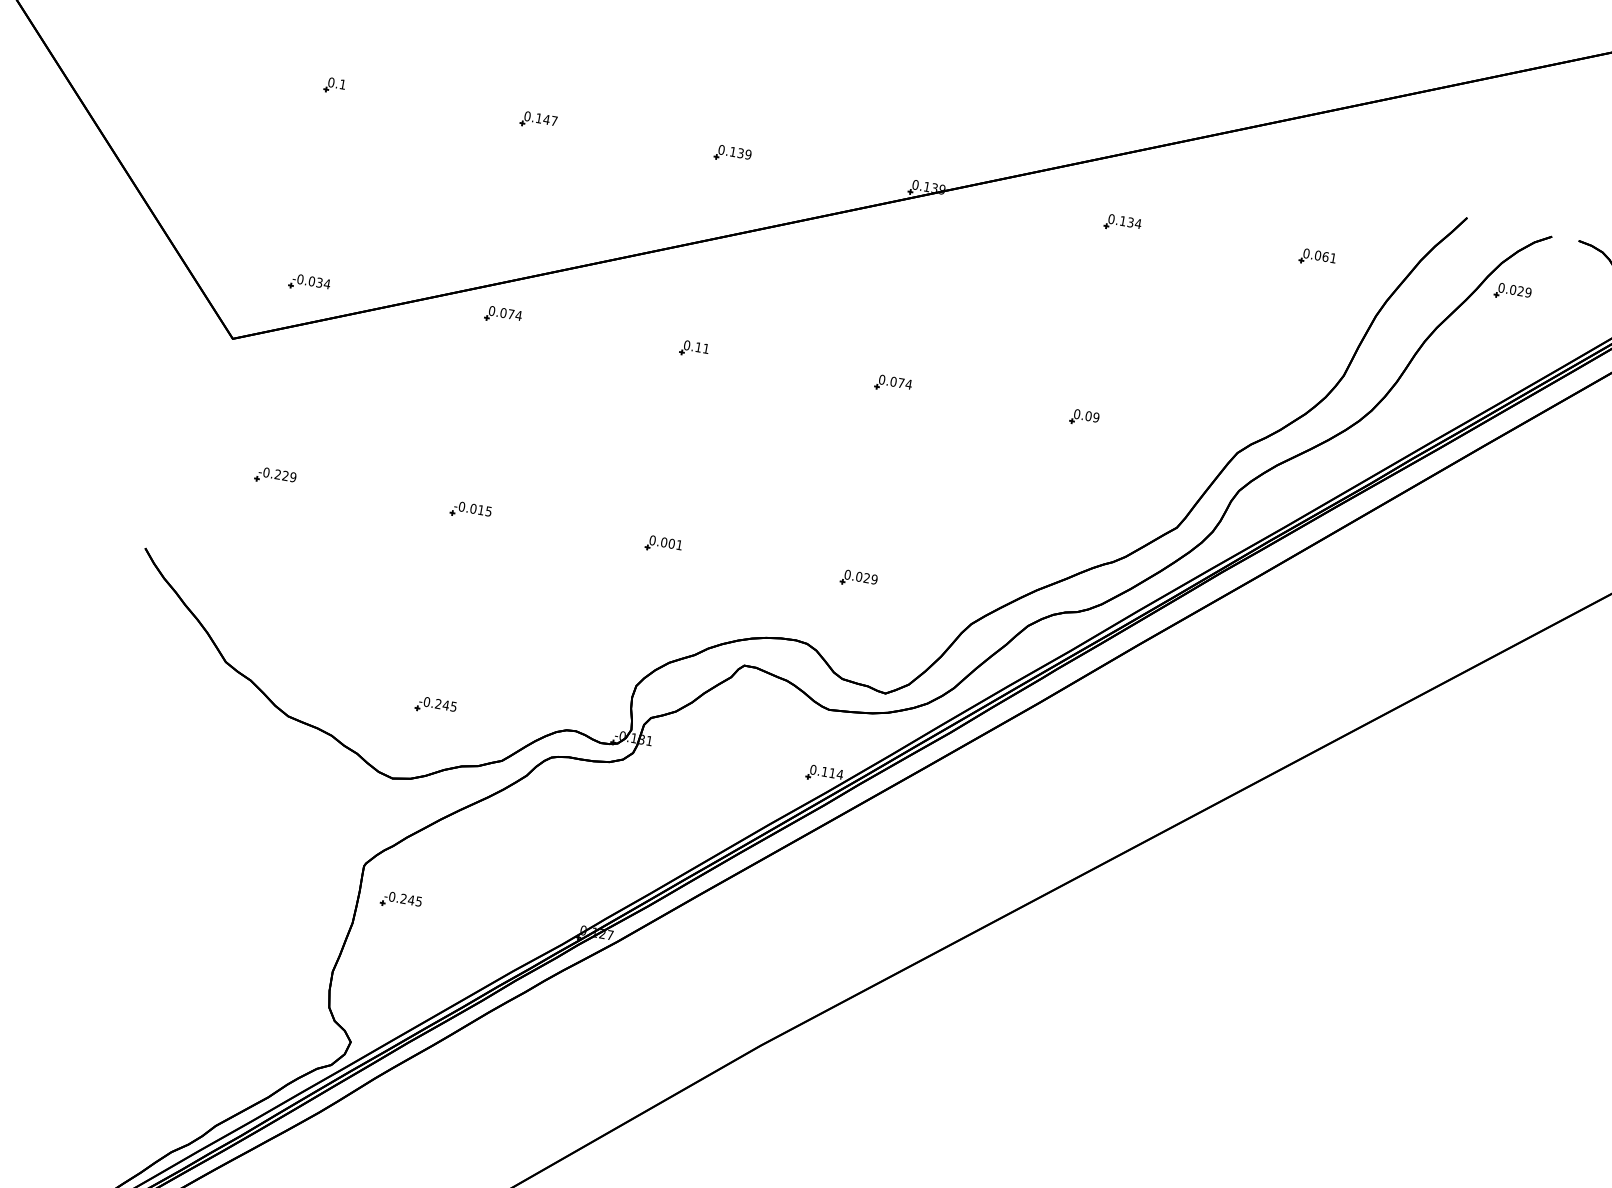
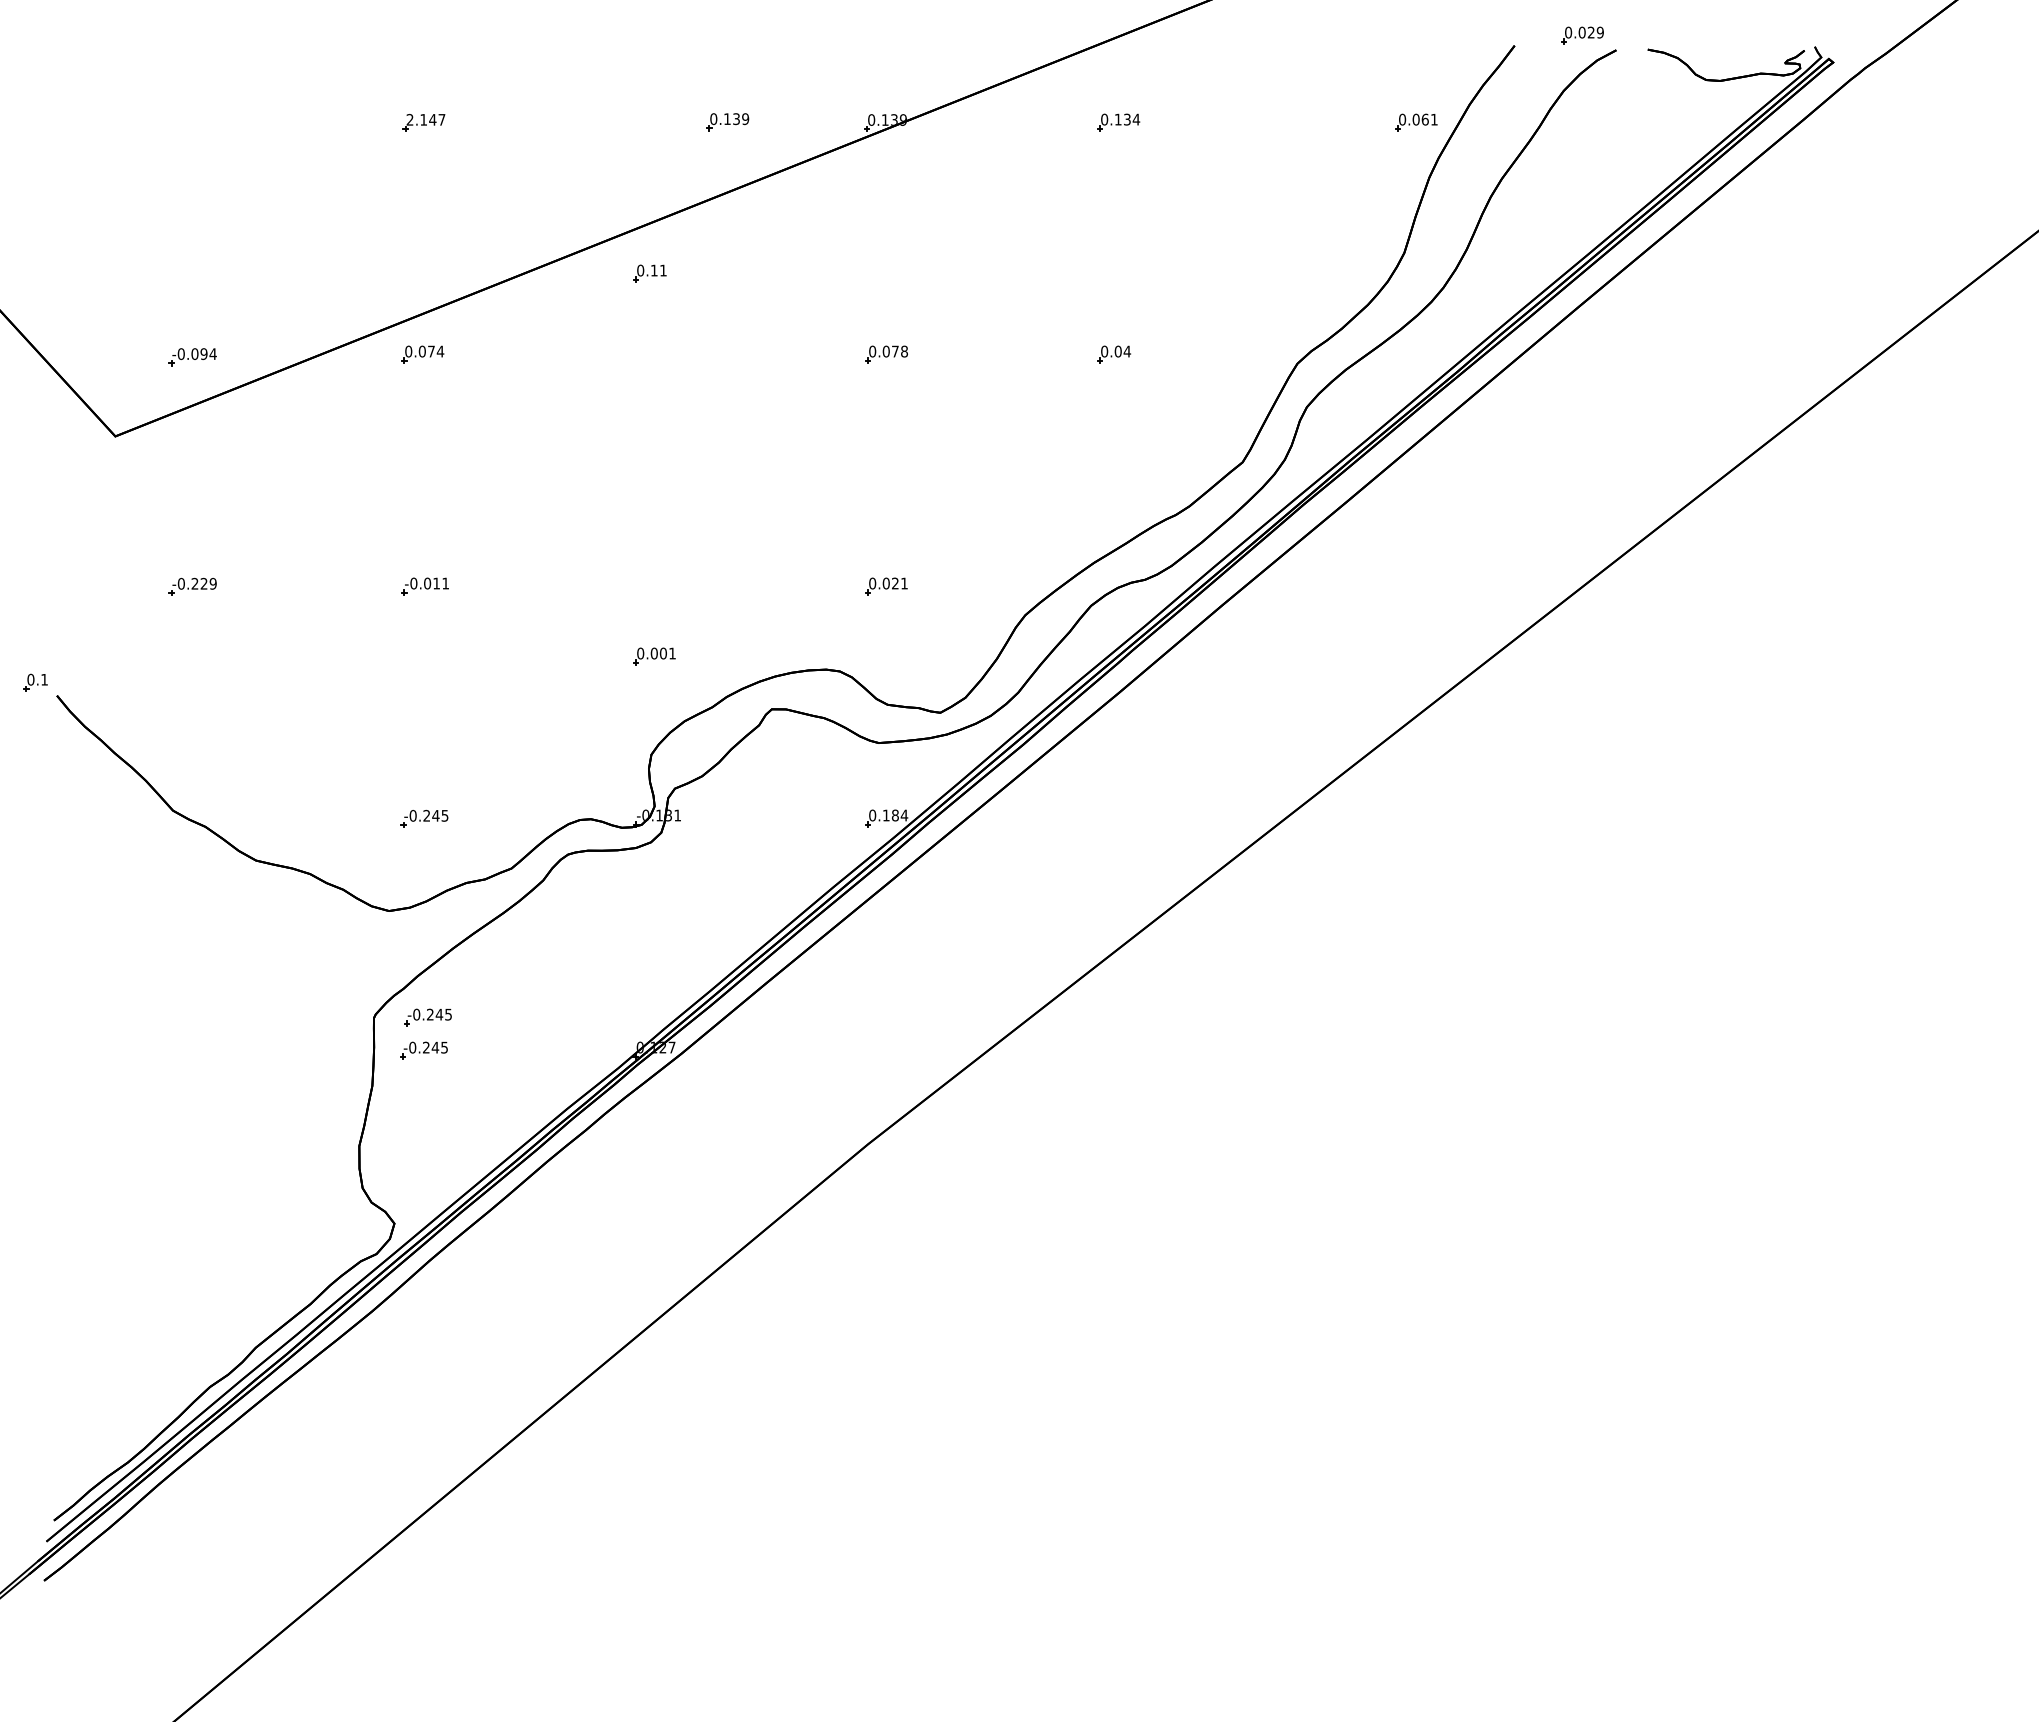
part: (334, 85) -> (35, 682), moved
text: (527, 115) -> (409, 119), 0.147 -> 2.147
part: (732, 154) -> (727, 122), moved
part: (1317, 258) -> (1416, 122), moved
text: (319, 282) -> (203, 353), -0.034 -> -0.094
part: (1512, 292) -> (1582, 35), moved
part: (694, 349) -> (649, 273), moved
text: (908, 384) -> (904, 351), 0.074 -> 0.078
text: (1096, 417) -> (1127, 351), 0.09 -> 0.04
text: (488, 511) -> (445, 583), -0.015 -> -0.011
part: (663, 544) -> (654, 656), moved
text: (874, 579) -> (904, 583), 0.029 -> 0.021
text: (831, 773) -> (894, 815), 0.114 -> 0.184
part: (409, 873) -> (427, 1017), added

